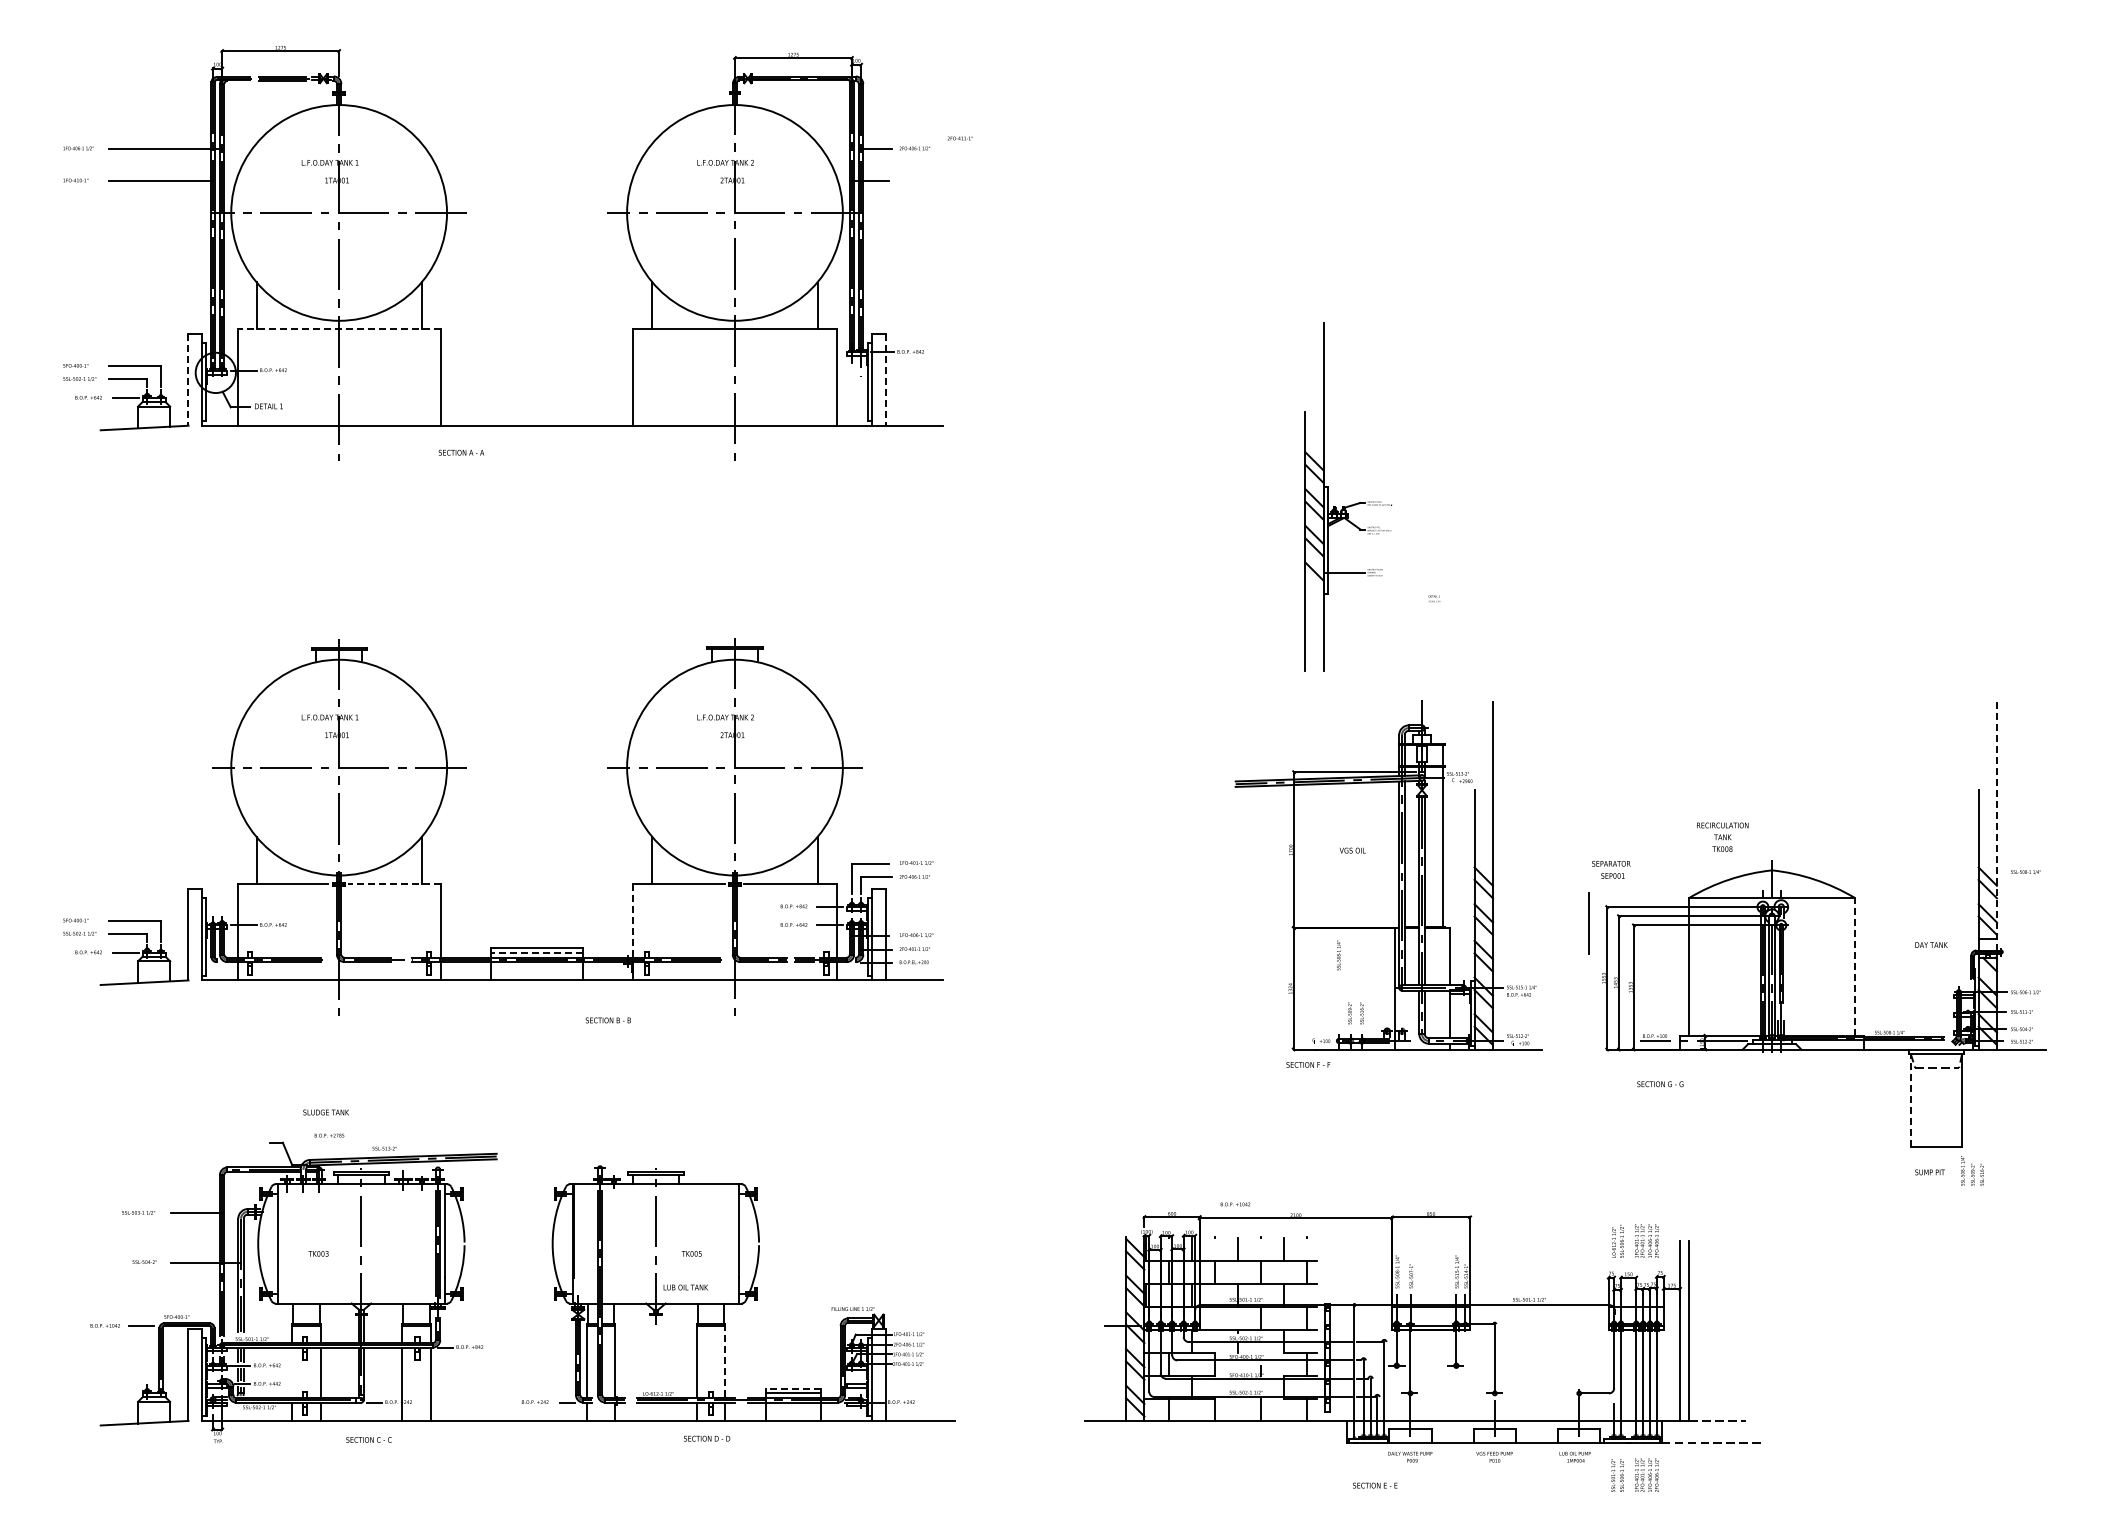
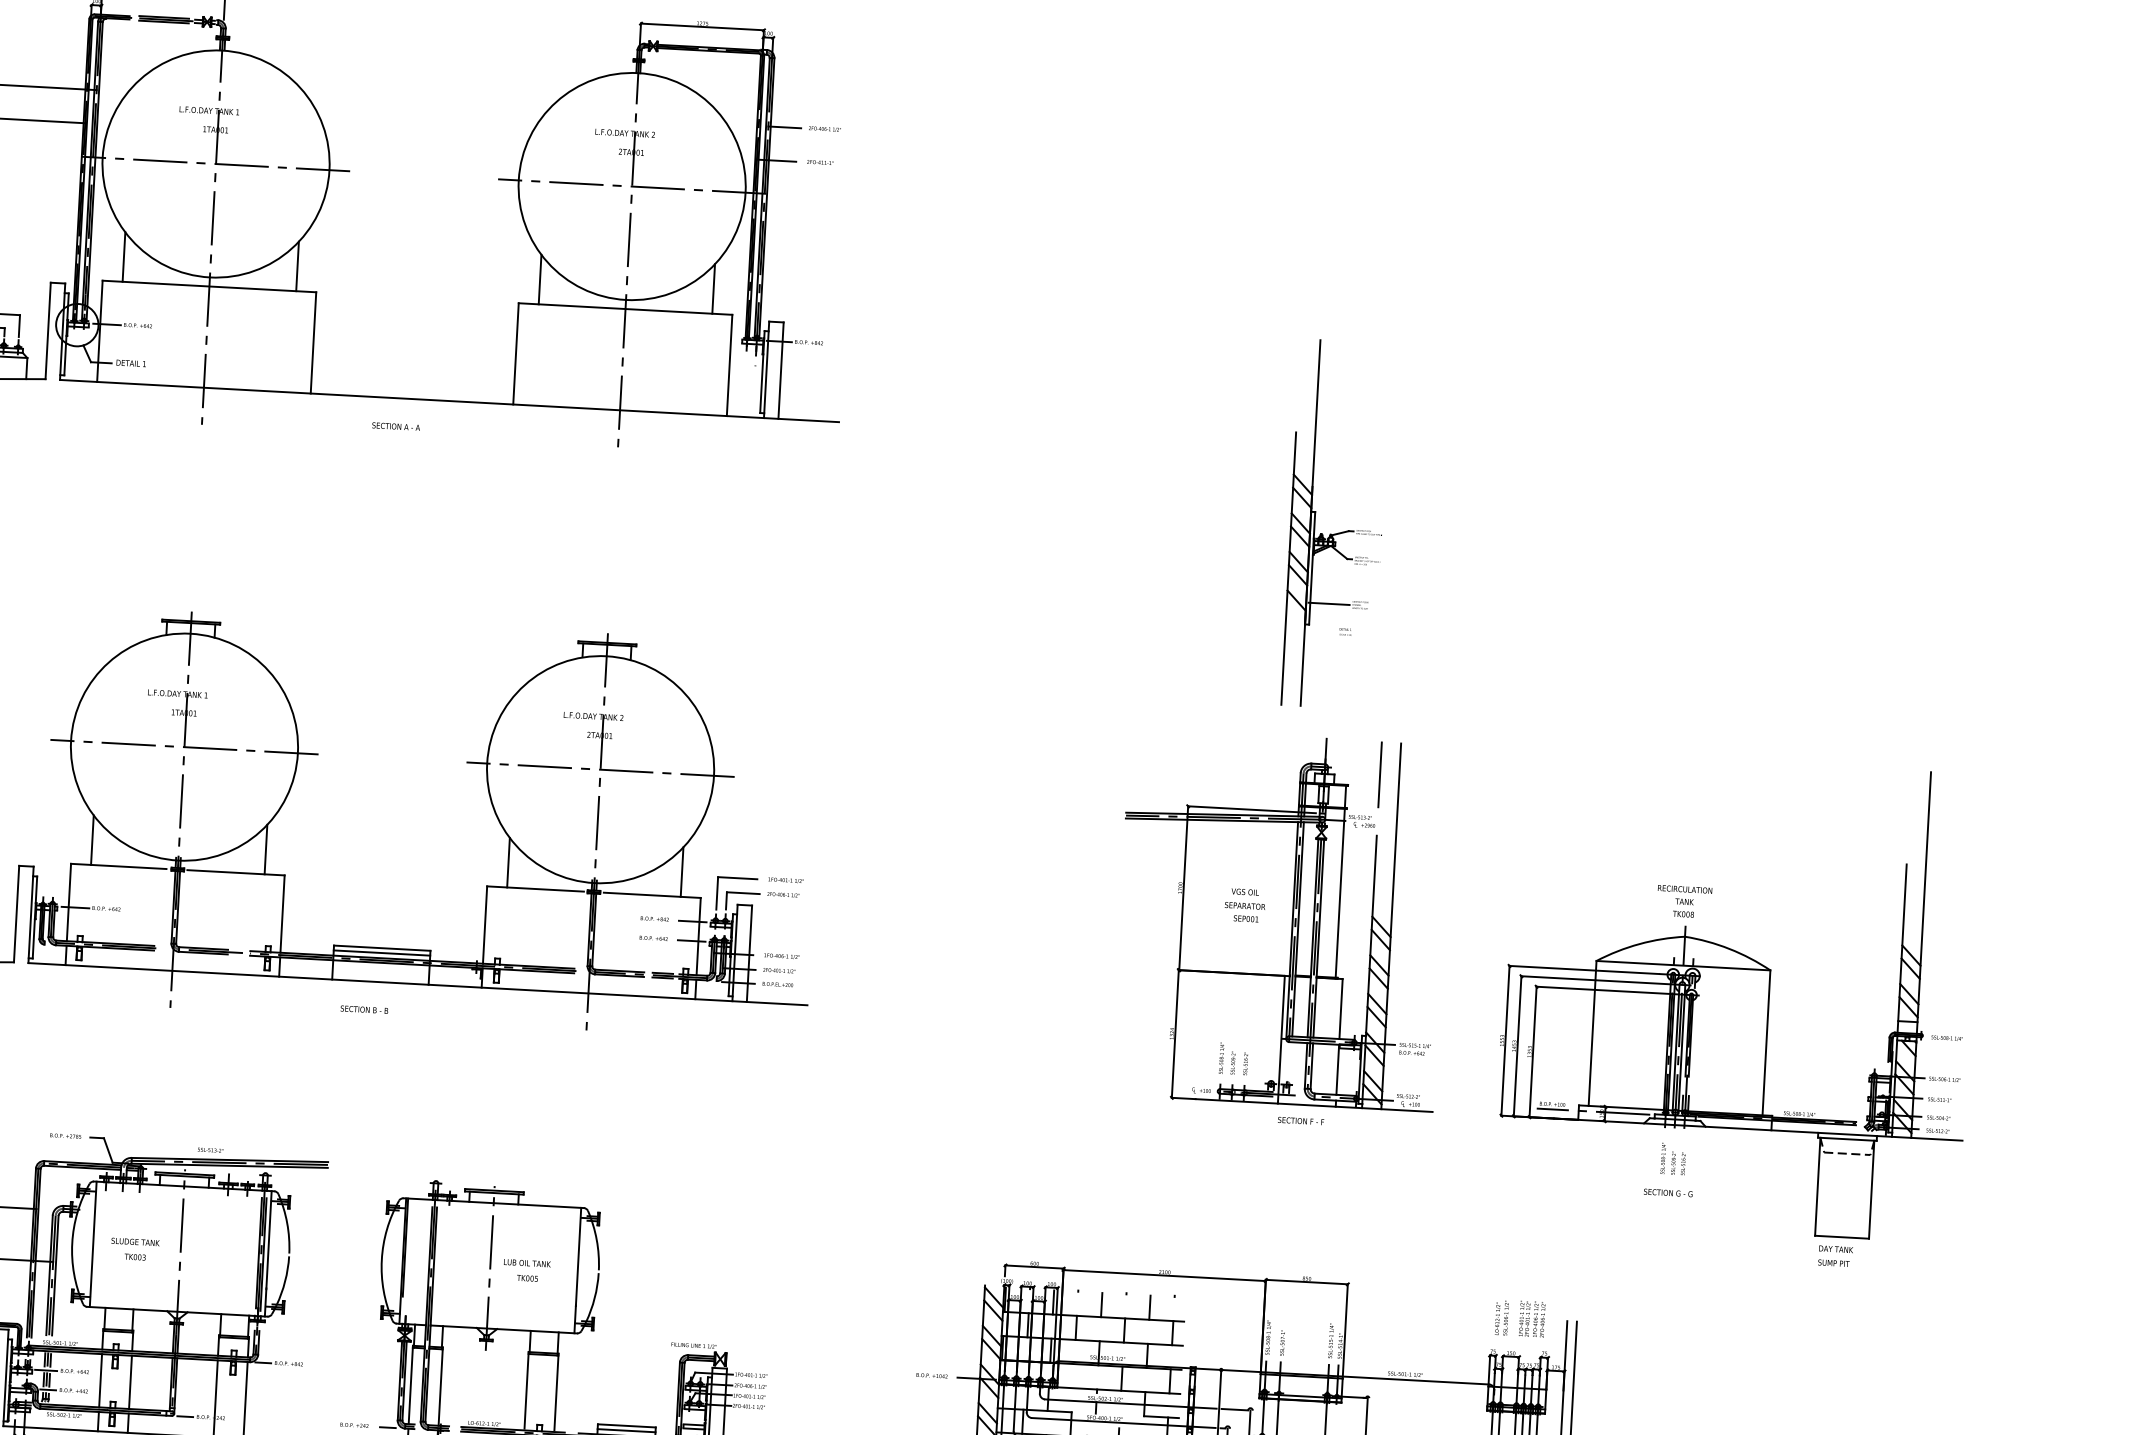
text: (960, 138) -> (820, 162), moved
line: (339, 329) -> (209, 286), dashed -> solid
line: (188, 379) -> (48, 330), dashed -> solid
line: (885, 379) -> (780, 370), dashed -> solid
text: (461, 452) -> (396, 426), moved
part: (1351, 504) -> (1339, 532), moved
line: (1996, 825) -> (1923, 902), dashed -> solid
text: (1722, 836) -> (1684, 900), moved
text: (1611, 869) -> (1245, 911), moved
text: (2025, 872) -> (1946, 1038), moved
line: (394, 884) -> (236, 873), dashed -> solid
line: (633, 920) -> (485, 924), dashed -> solid
line: (1588, 923) -> (1380, 774), moved
text: (1931, 944) -> (1836, 1248), moved
line: (537, 952) -> (382, 952), dashed -> solid
text: (1338, 955) -> (1221, 1058), moved
line: (1854, 966) -> (1766, 1042), dashed -> solid
text: (607, 1020) -> (363, 1009), moved
text: (1308, 1064) -> (1301, 1120), moved
text: (1660, 1084) -> (1668, 1193), moved
line: (1910, 1100) -> (1817, 1186), dashed -> solid
text: (325, 1112) -> (134, 1241), moved
text: (329, 1135) -> (65, 1135), moved
text: (1972, 1170) -> (1673, 1158), moved
text: (1235, 1204) -> (932, 1375), moved
text: (685, 1287) -> (526, 1263), moved
line: (725, 1360) -> (556, 1392), dashed -> solid
line: (292, 1372) -> (100, 1380), added
line: (793, 1388) -> (626, 1425), dashed -> solid

